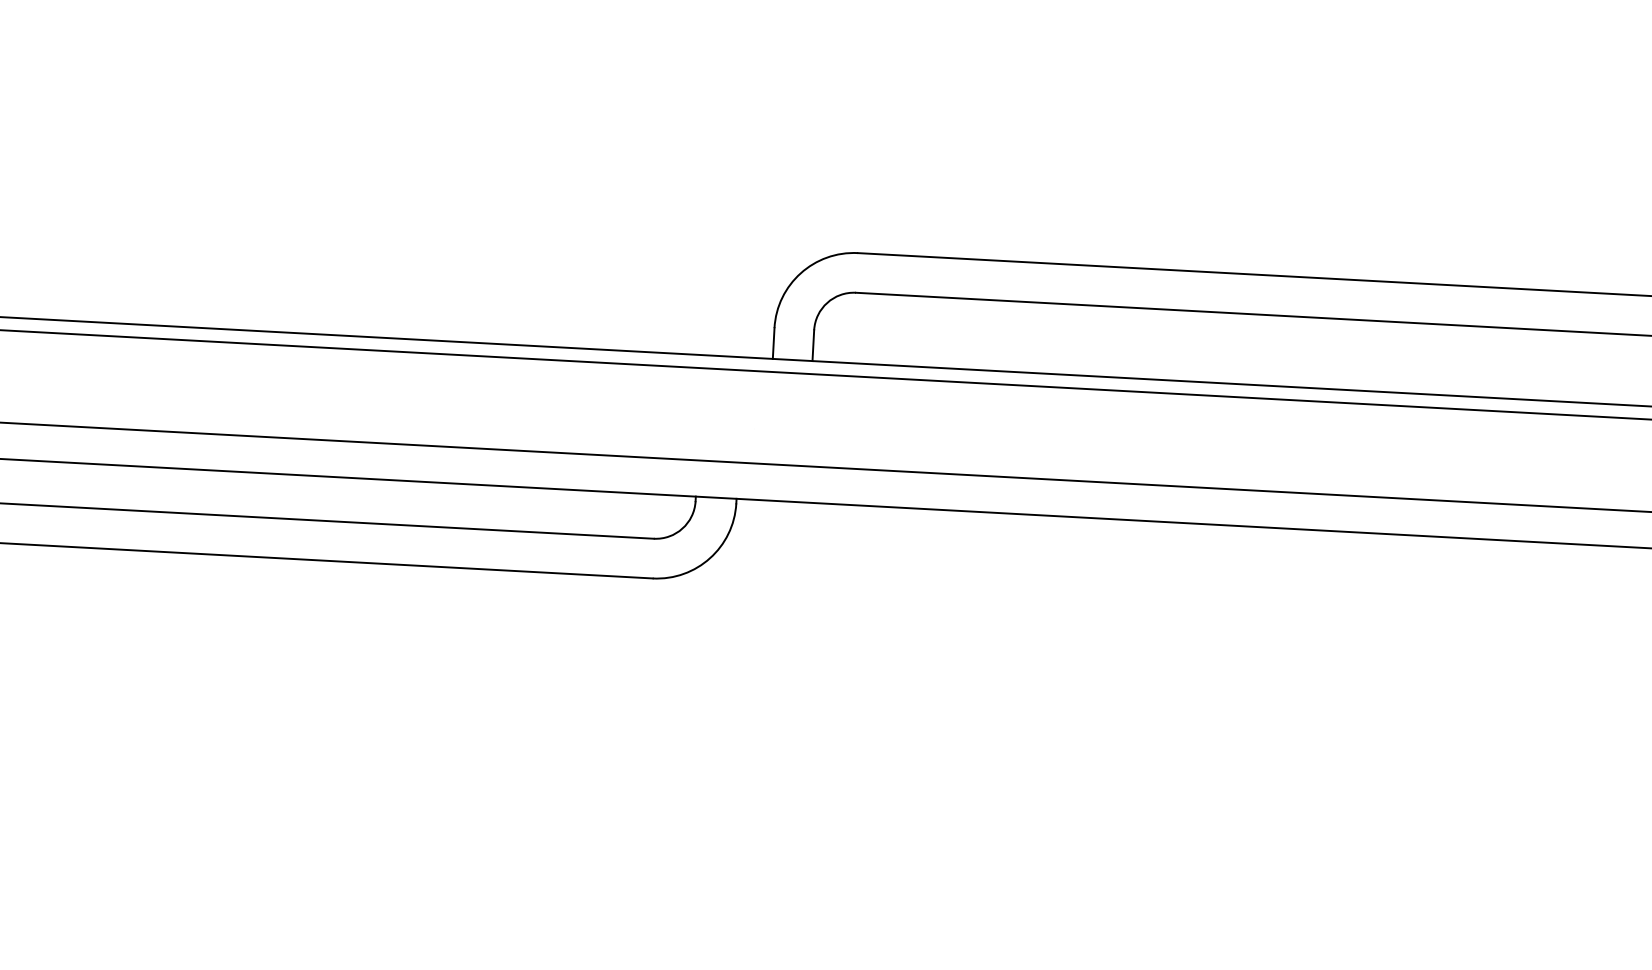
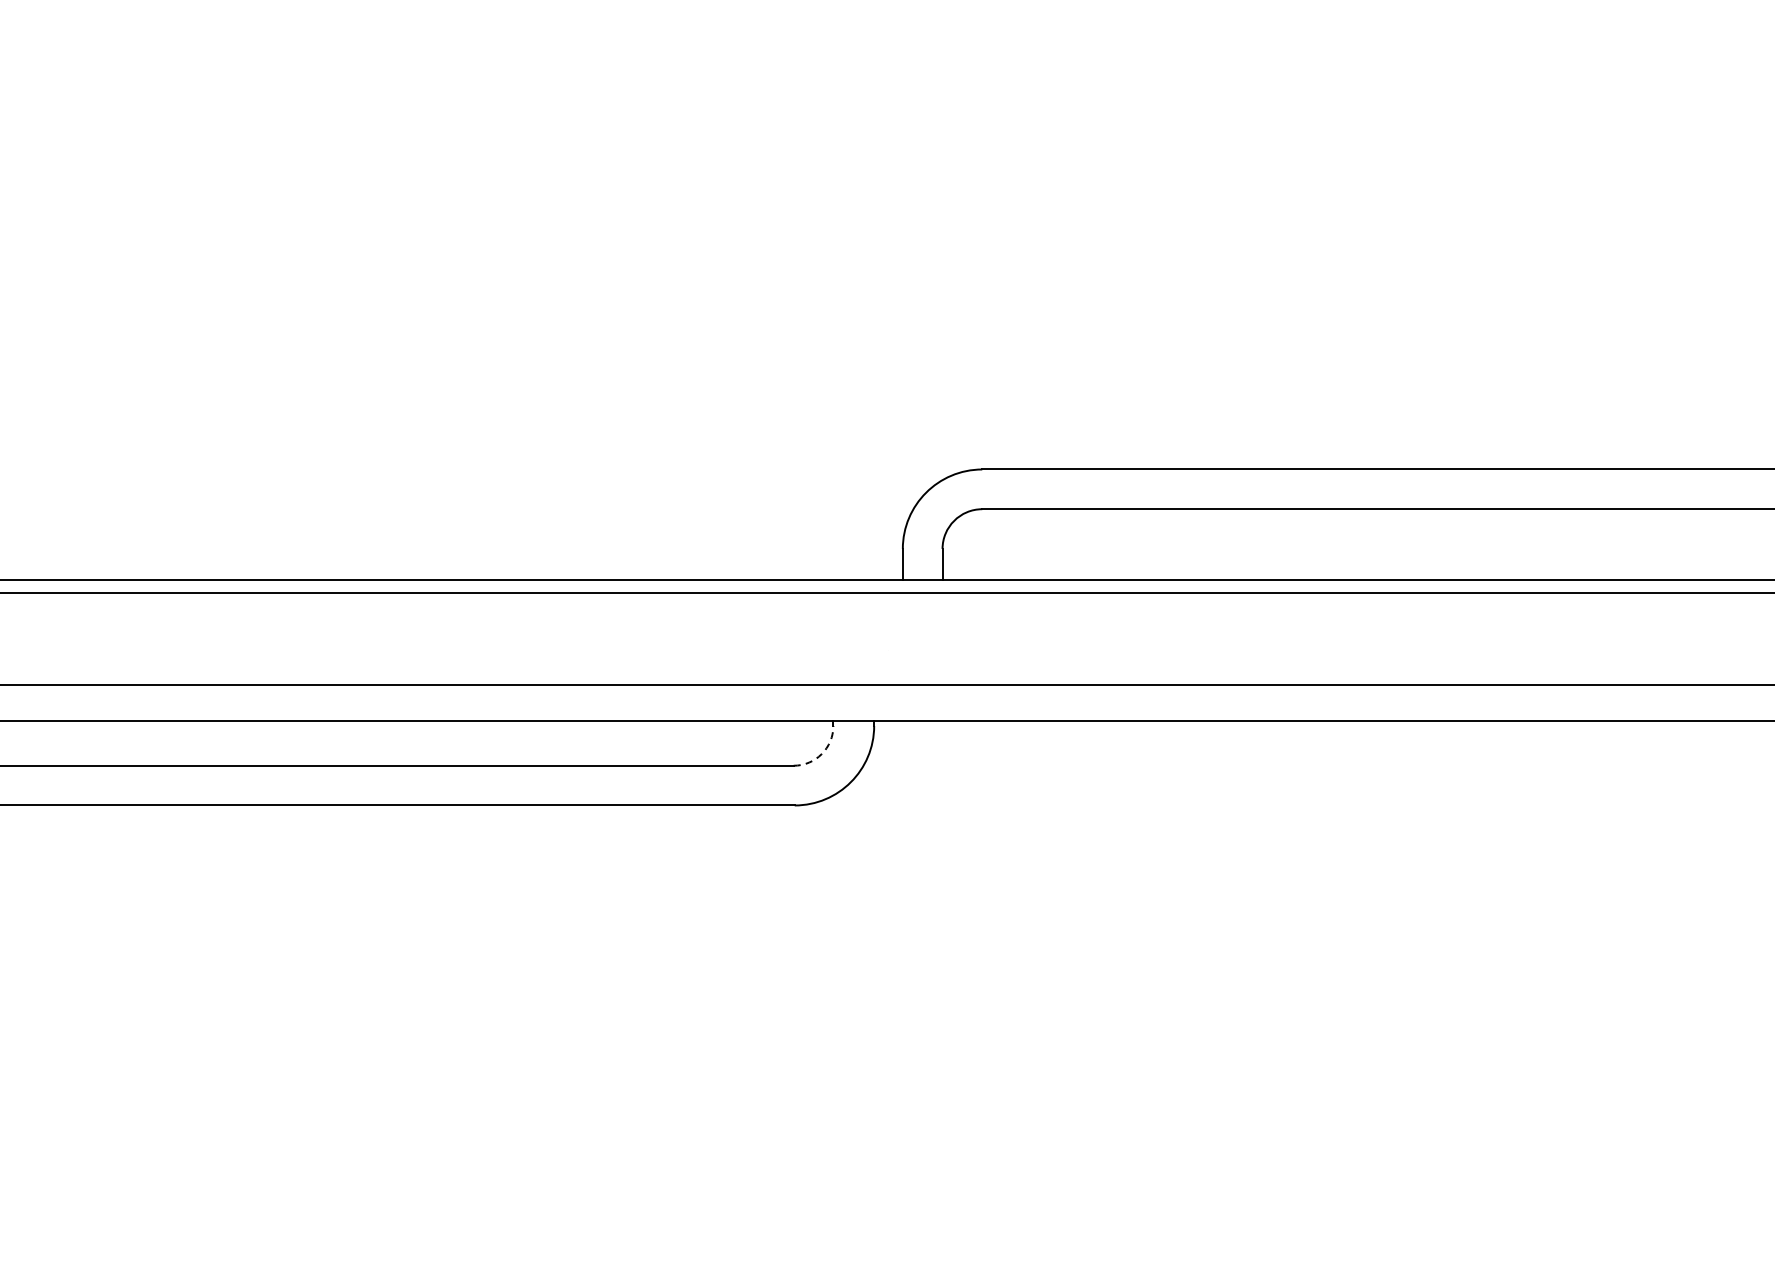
arc: (682, 529) -> (821, 754), solid -> dashed

